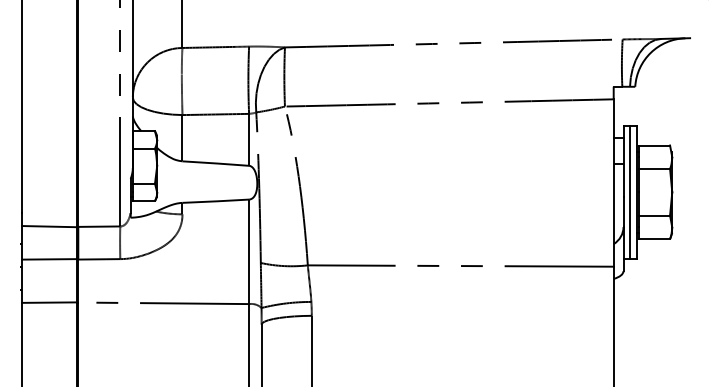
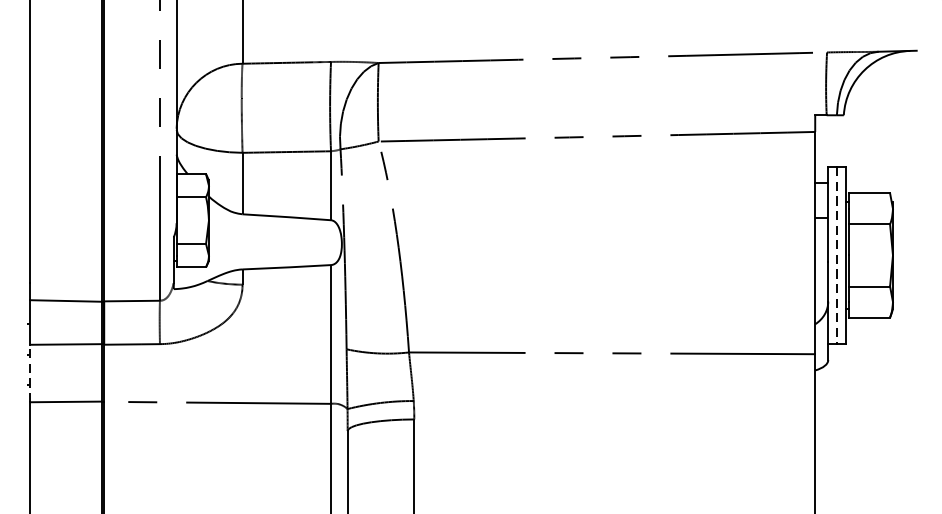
line: (630, 192) -> (837, 255), solid -> dashed
line: (22, 281) -> (30, 373), solid -> dashed

